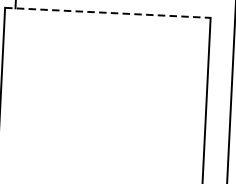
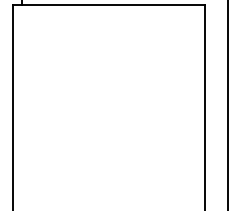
line: (108, 13) -> (109, 5), dashed -> solid

